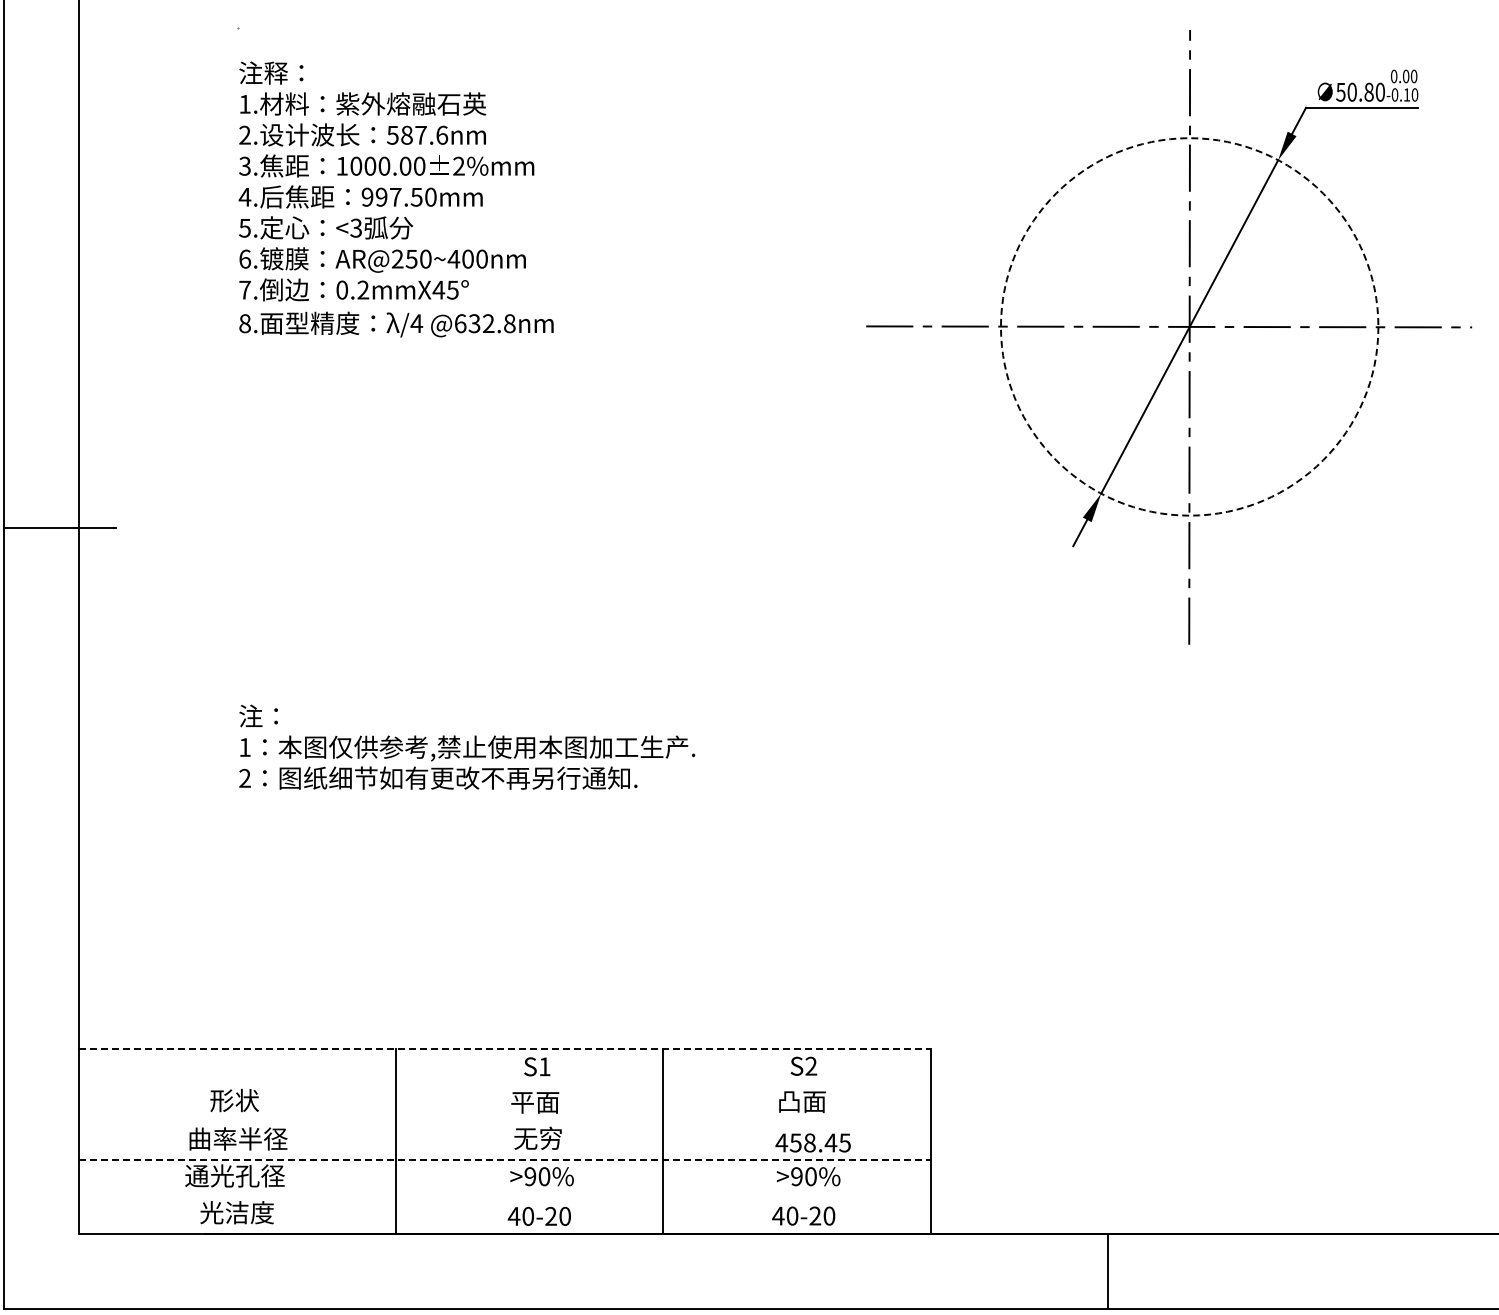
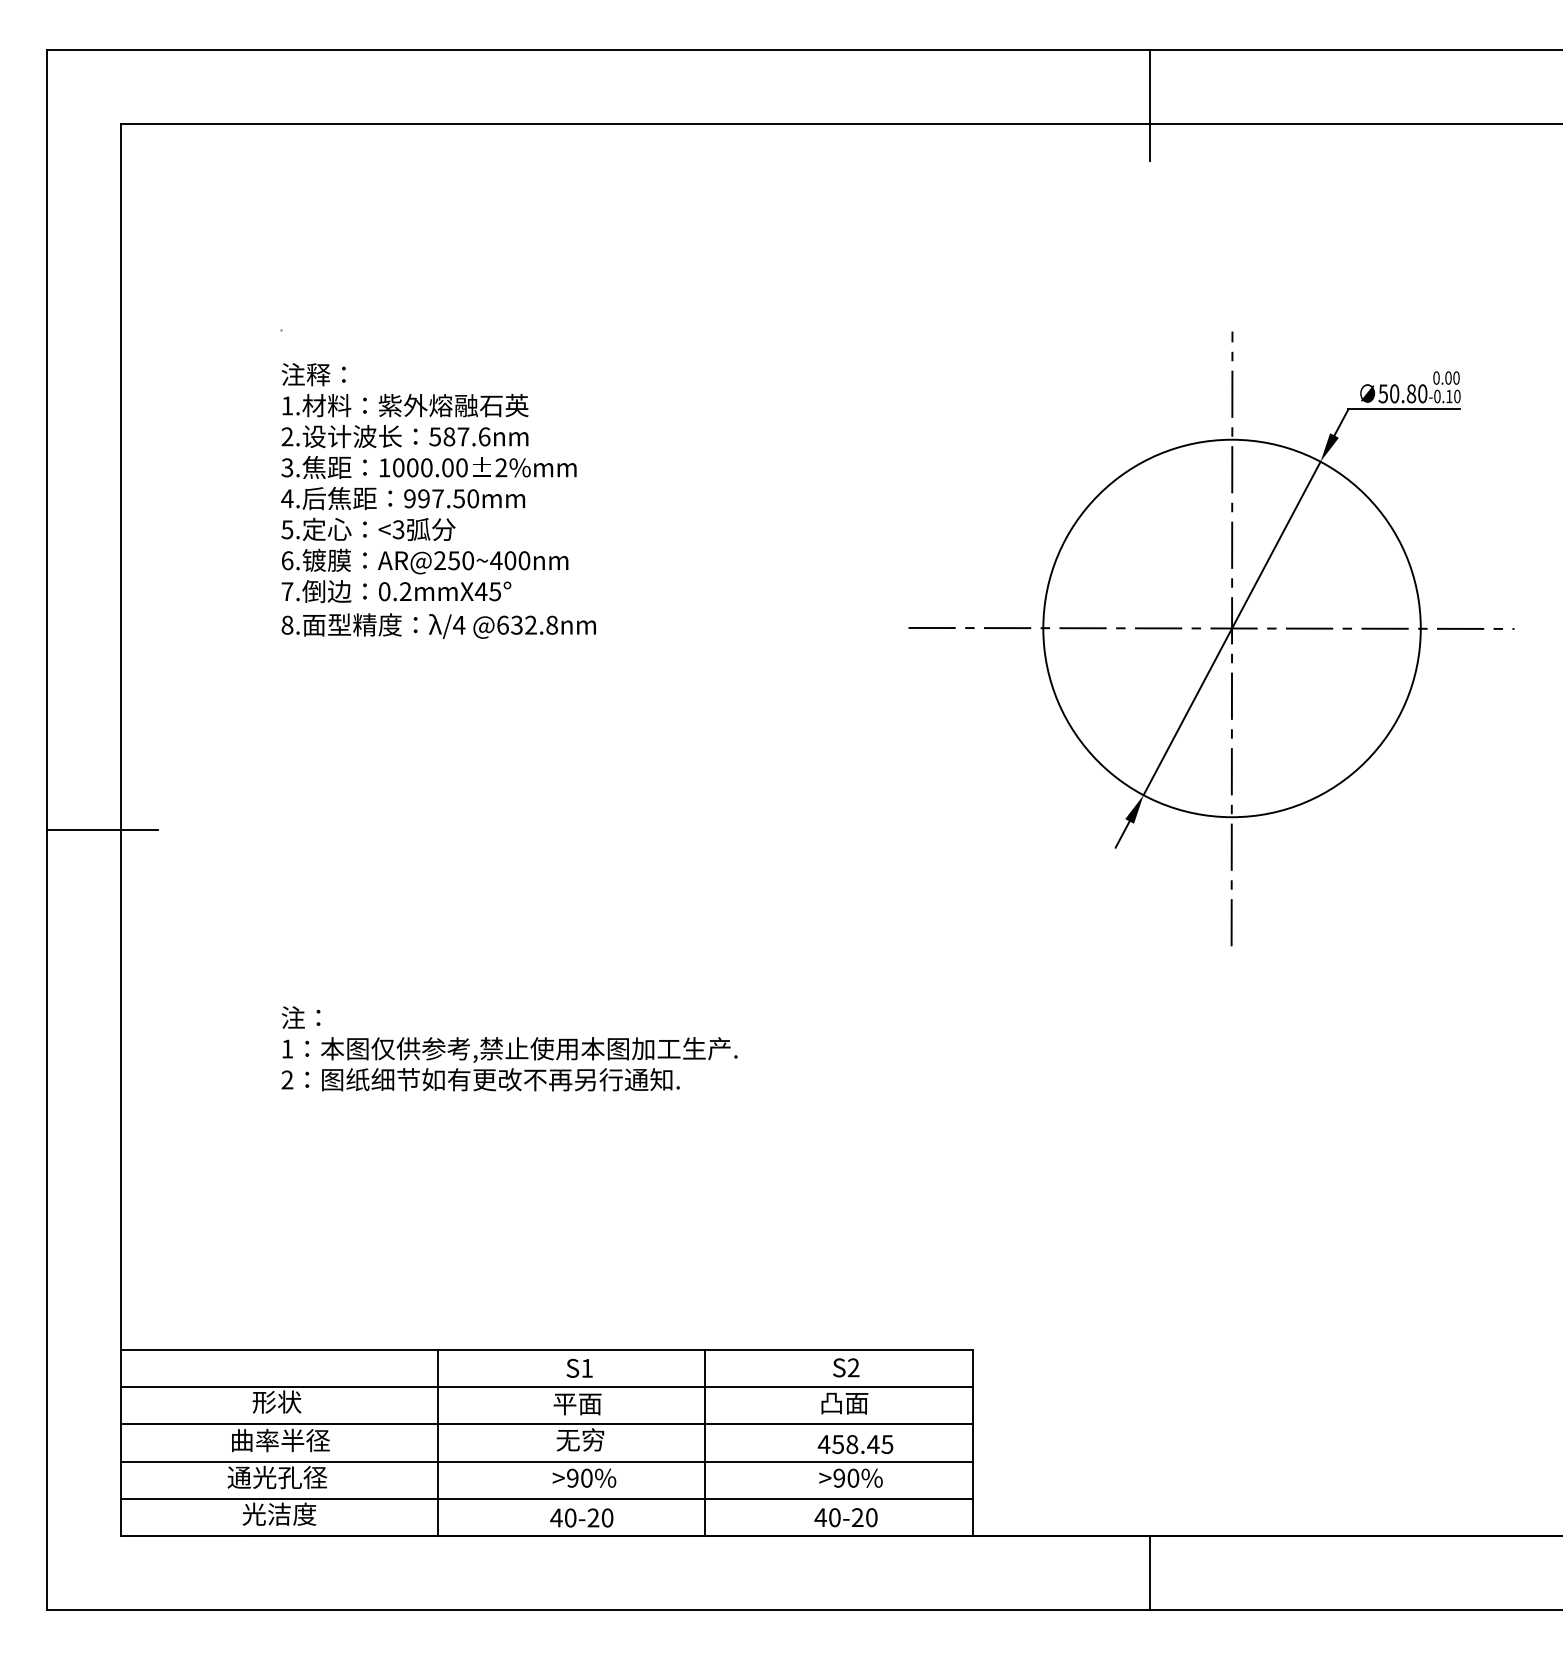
circle: (1189, 326) -> (1231, 628), dashed -> solid
line: (505, 1048) -> (547, 1350), dashed -> solid
line: (504, 1085) -> (546, 1387), added
line: (504, 1122) -> (546, 1424), added
line: (505, 1159) -> (547, 1461), dashed -> solid
line: (504, 1196) -> (546, 1498), added

